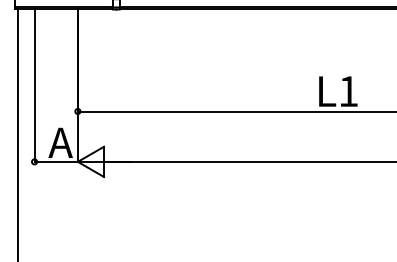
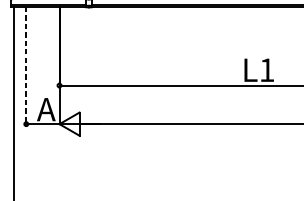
line: (34, 85) -> (26, 65), solid -> dashed

